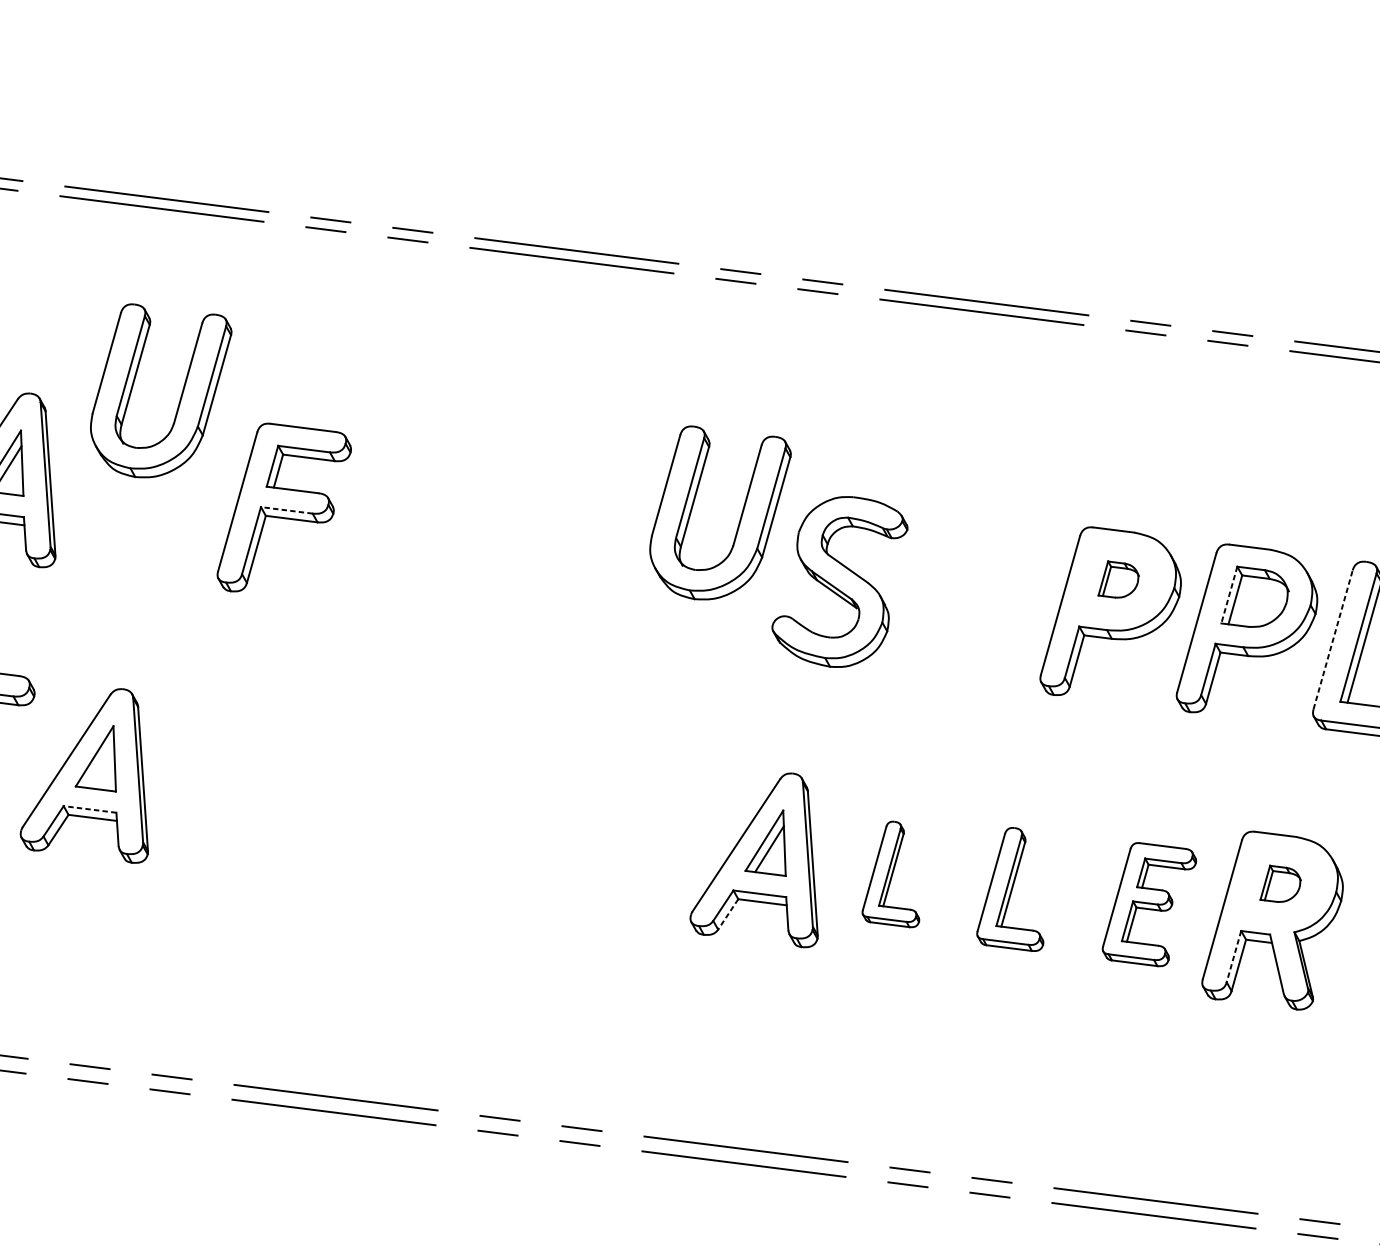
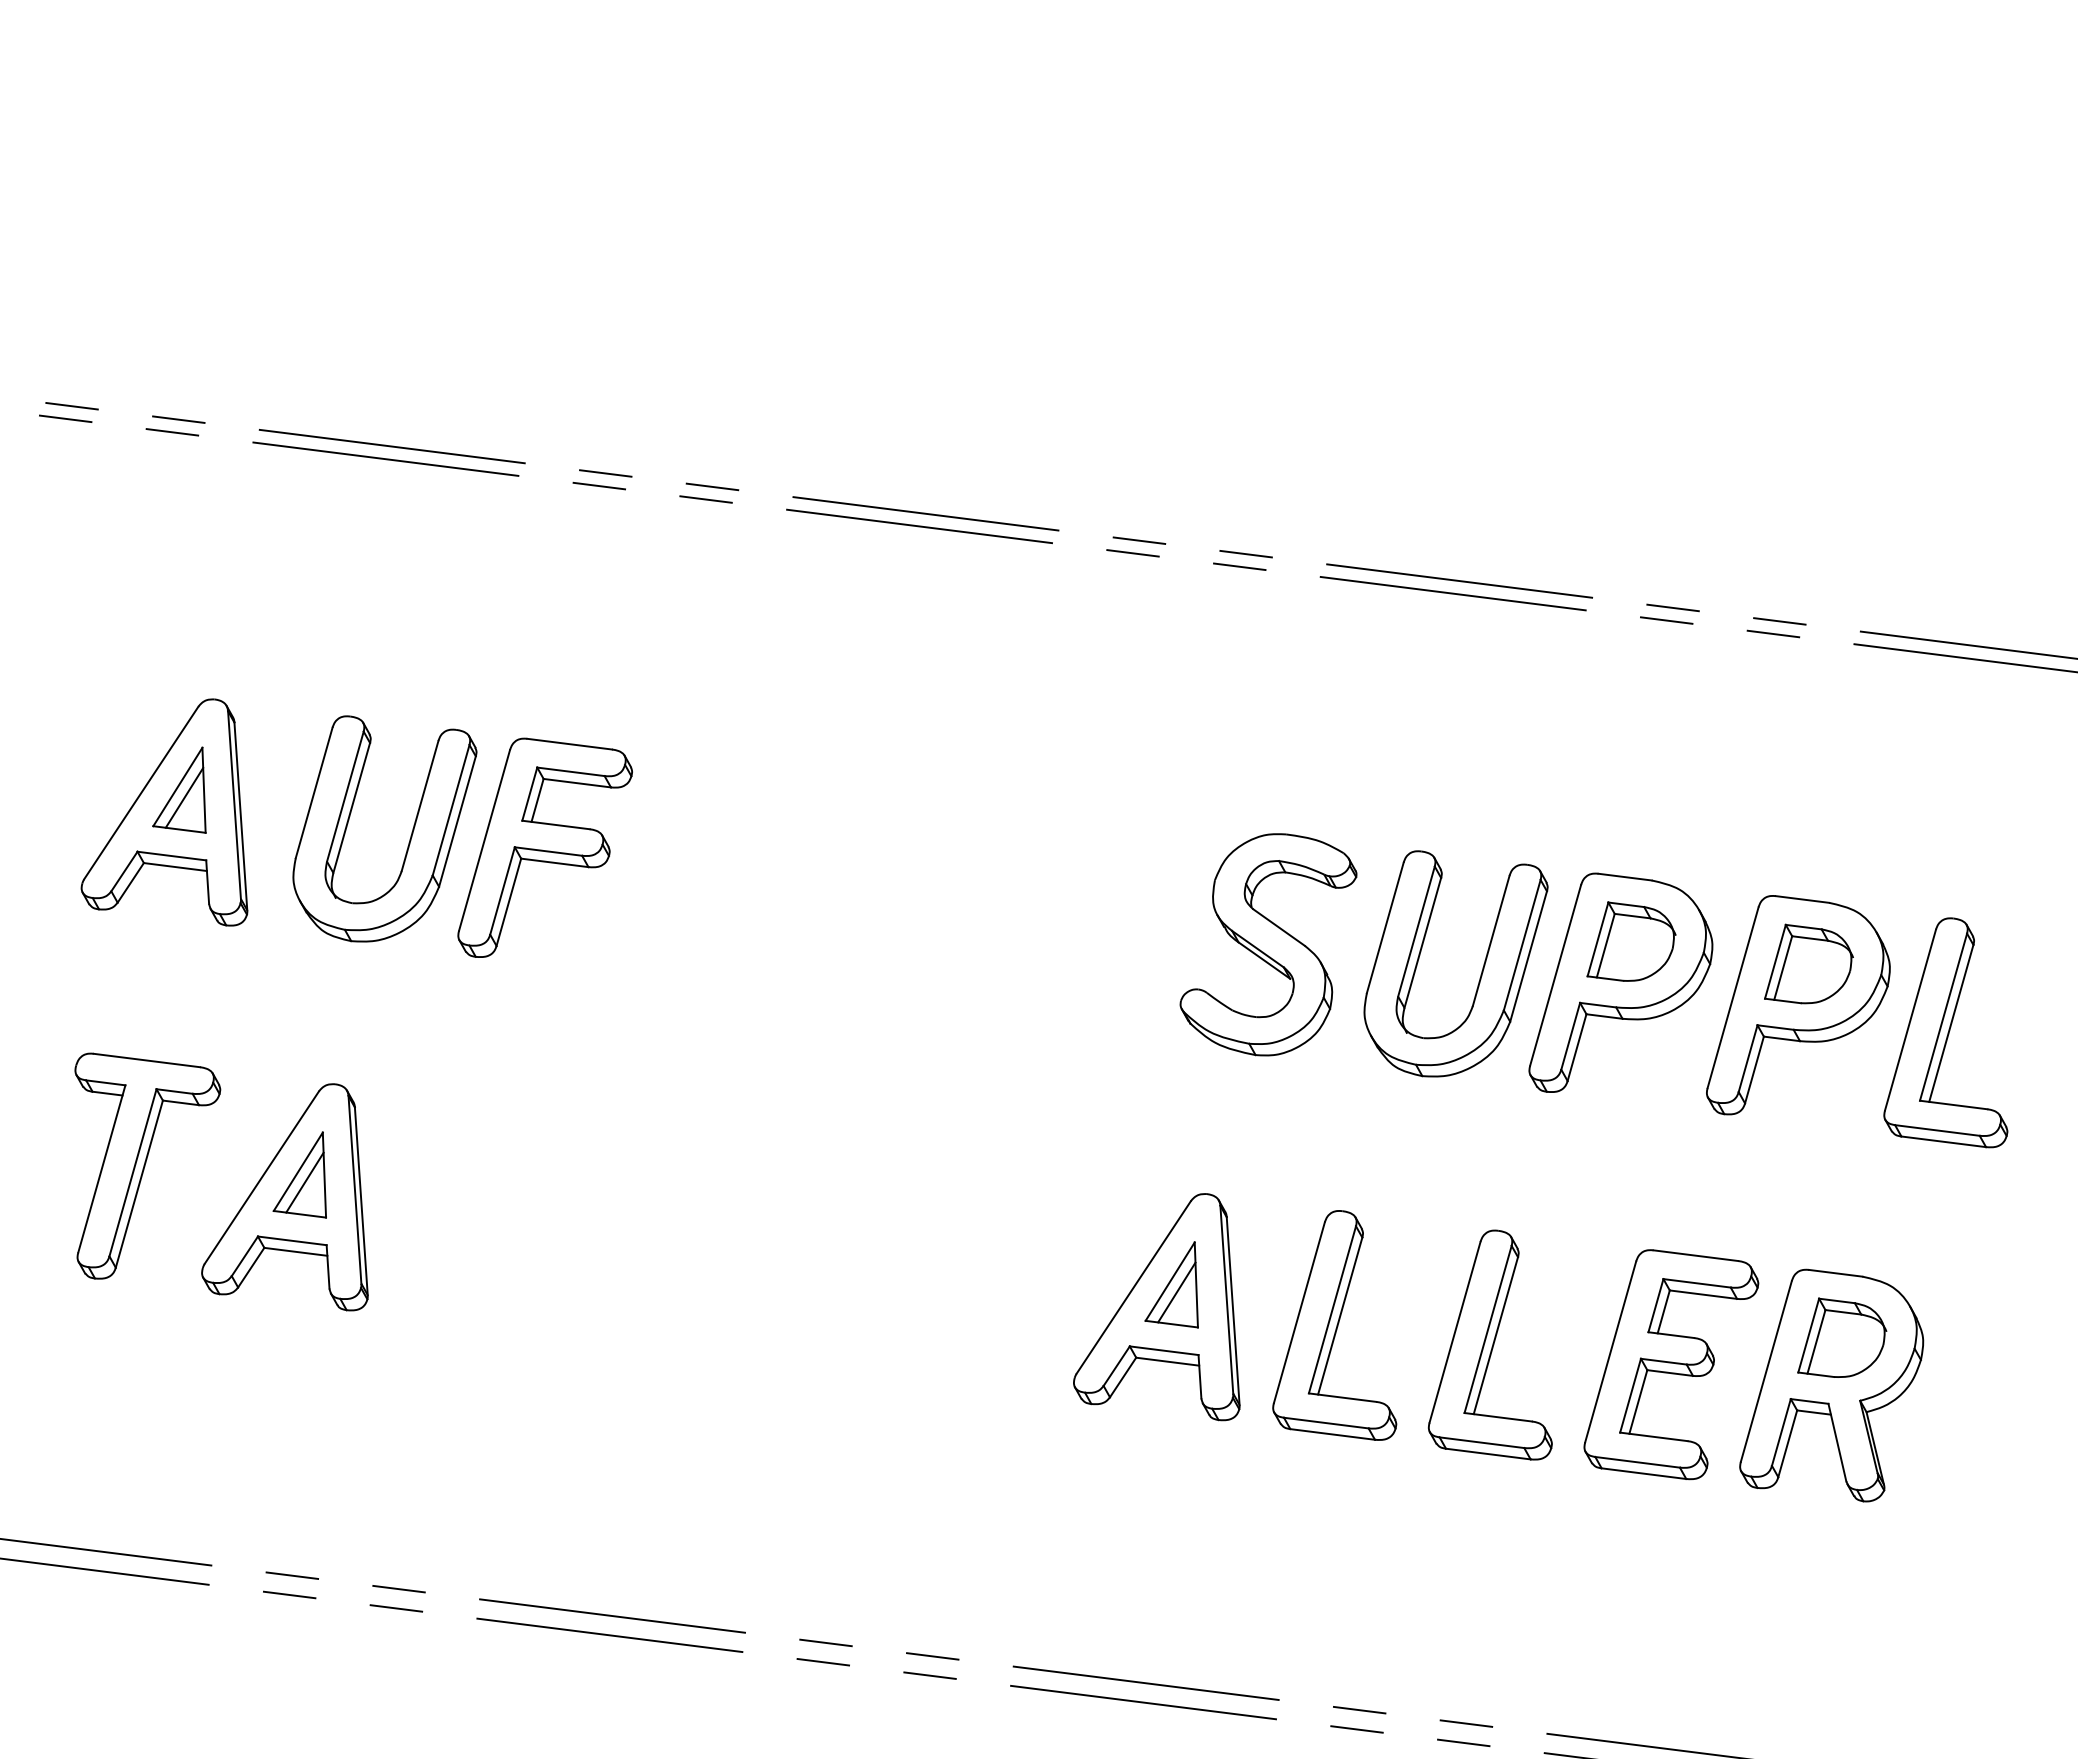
part: (180, 395) -> (410, 835), moved
line: (286, 510) -> (548, 851), dashed -> solid
part: (740, 518) -> (1481, 971), moved
part: (1118, 579) -> (1631, 941), size x1.67
line: (1229, 595) -> (1775, 962), dashed -> solid
line: (1333, 640) -> (1910, 1020), dashed -> solid
line: (99, 764) -> (304, 1182), added
line: (90, 809) -> (292, 1240), dashed -> solid
part: (890, 874) -> (1334, 1325), size x1.67
part: (1280, 883) -> (1842, 1337), size x1.67
part: (1009, 889) -> (1489, 1344), size x1.43
part: (1149, 904) -> (1671, 1364), size x1.43
line: (728, 914) -> (1123, 1377), dashed -> solid
line: (1234, 956) -> (1781, 1432), dashed -> solid

